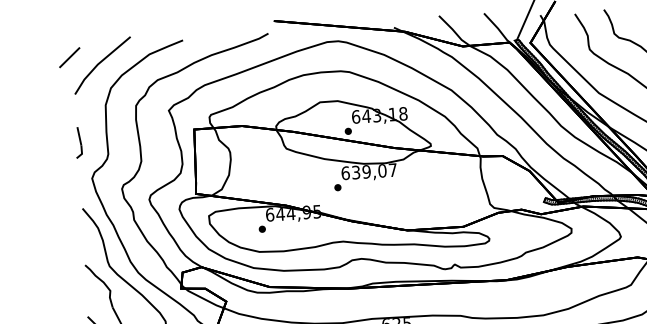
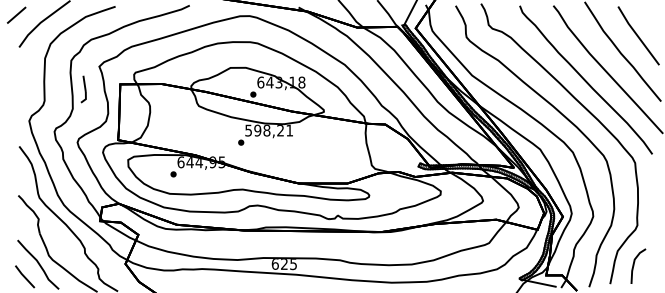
part: (78, 142) -> (83, 89), moved
text: (369, 171) -> (269, 130), 639,07 -> 598,21

